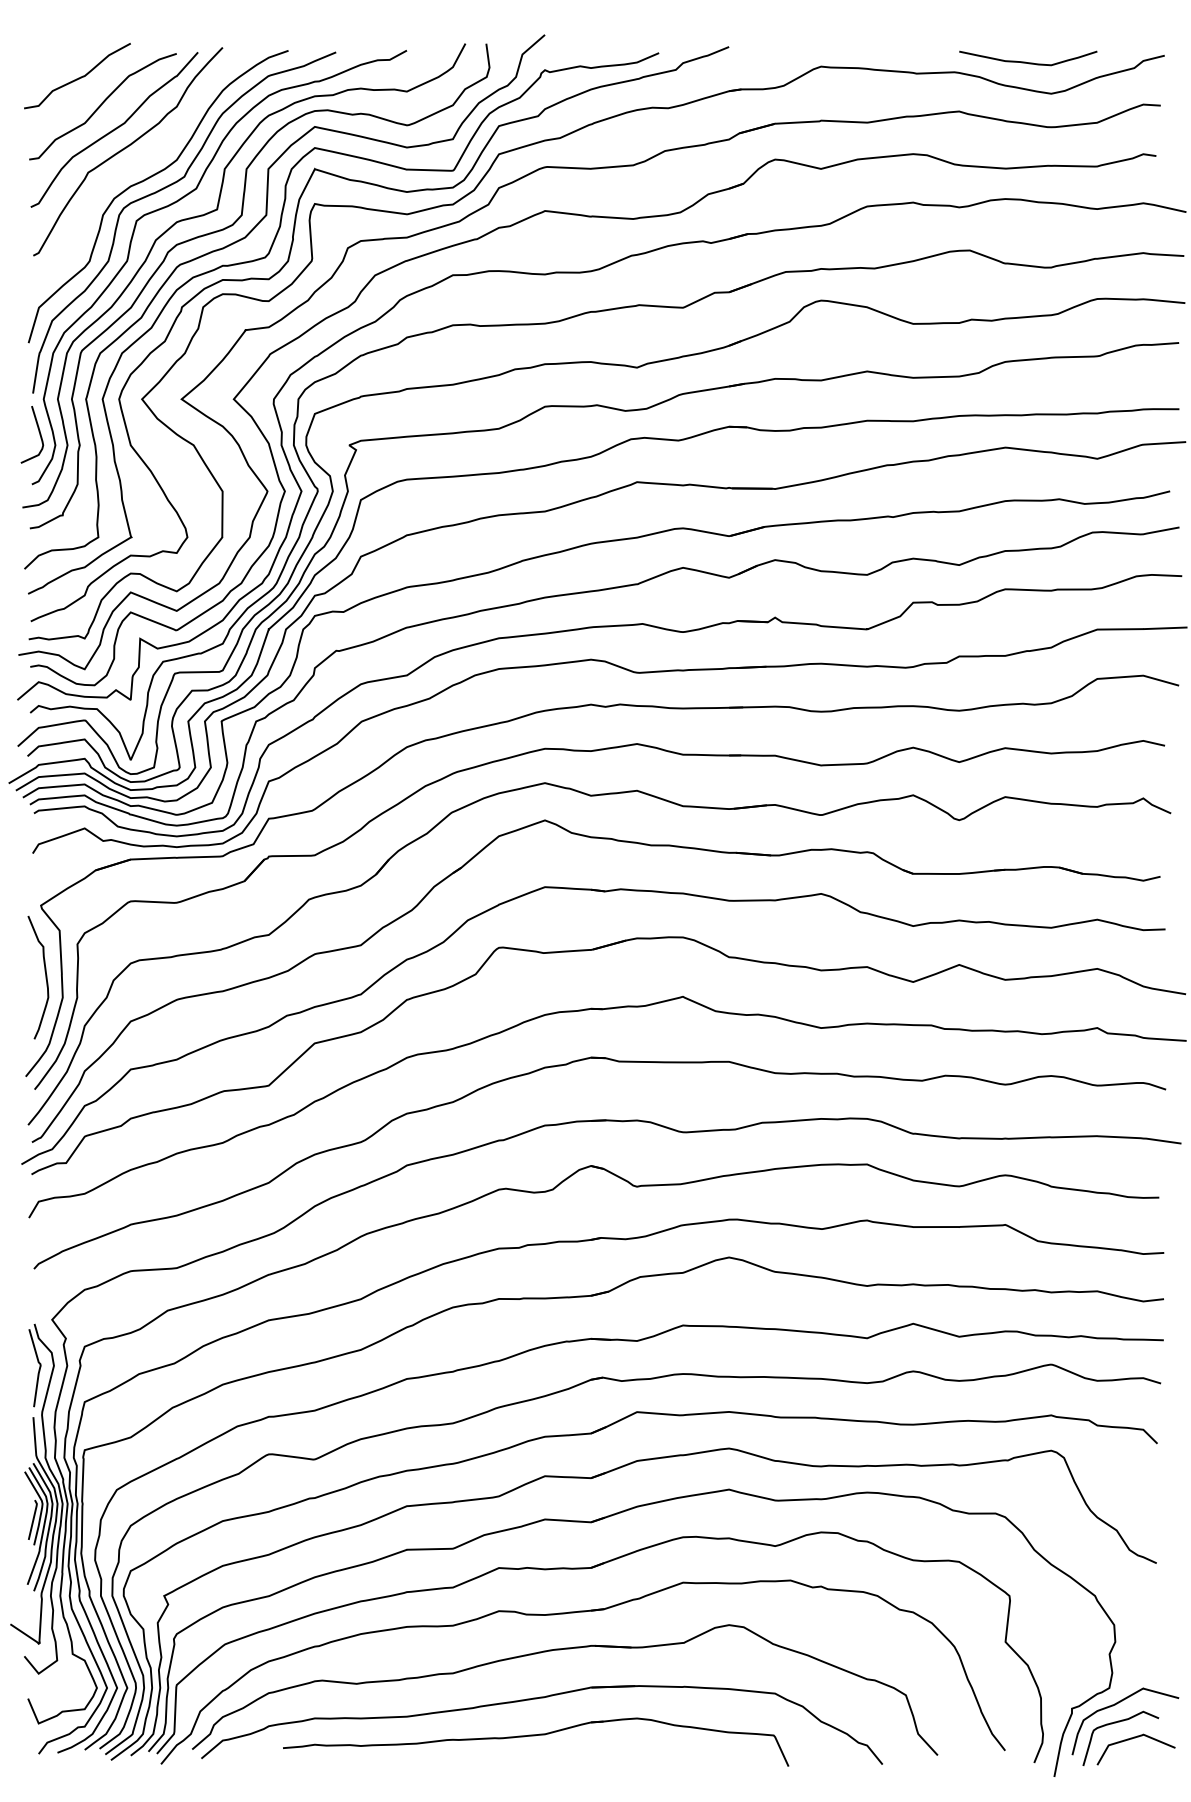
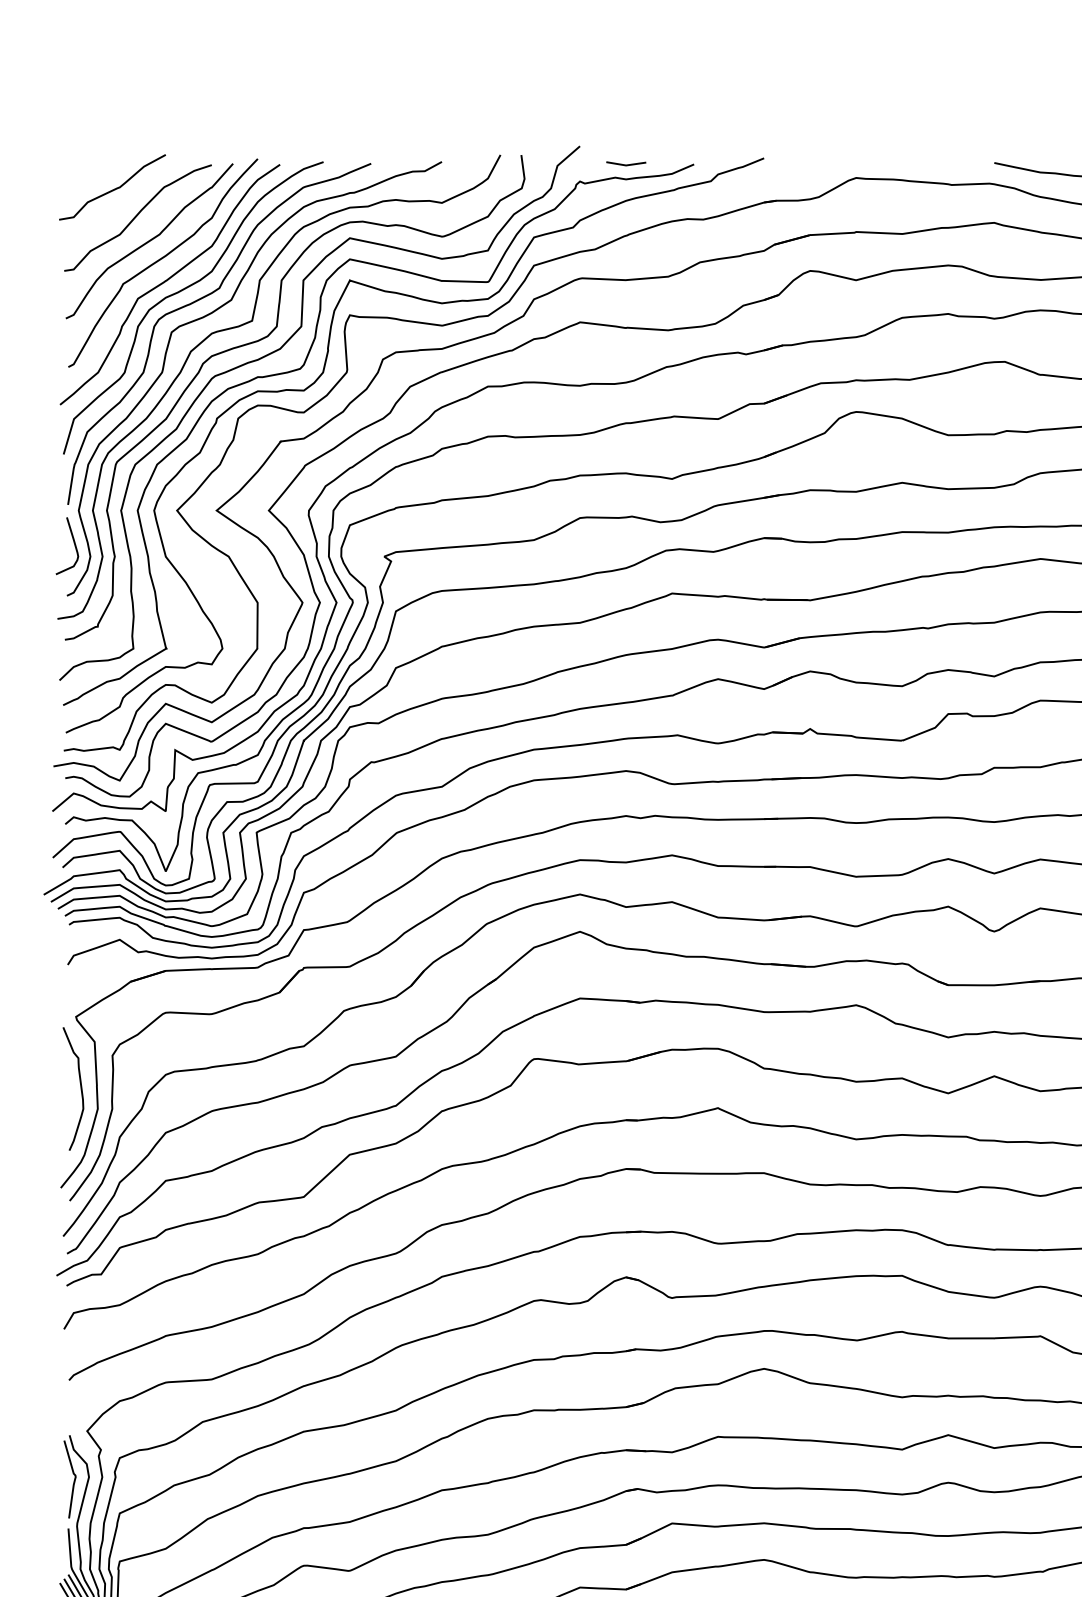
line: (591, 53) -> (626, 164), added
curve: (132, 169) -> (167, 280), added

